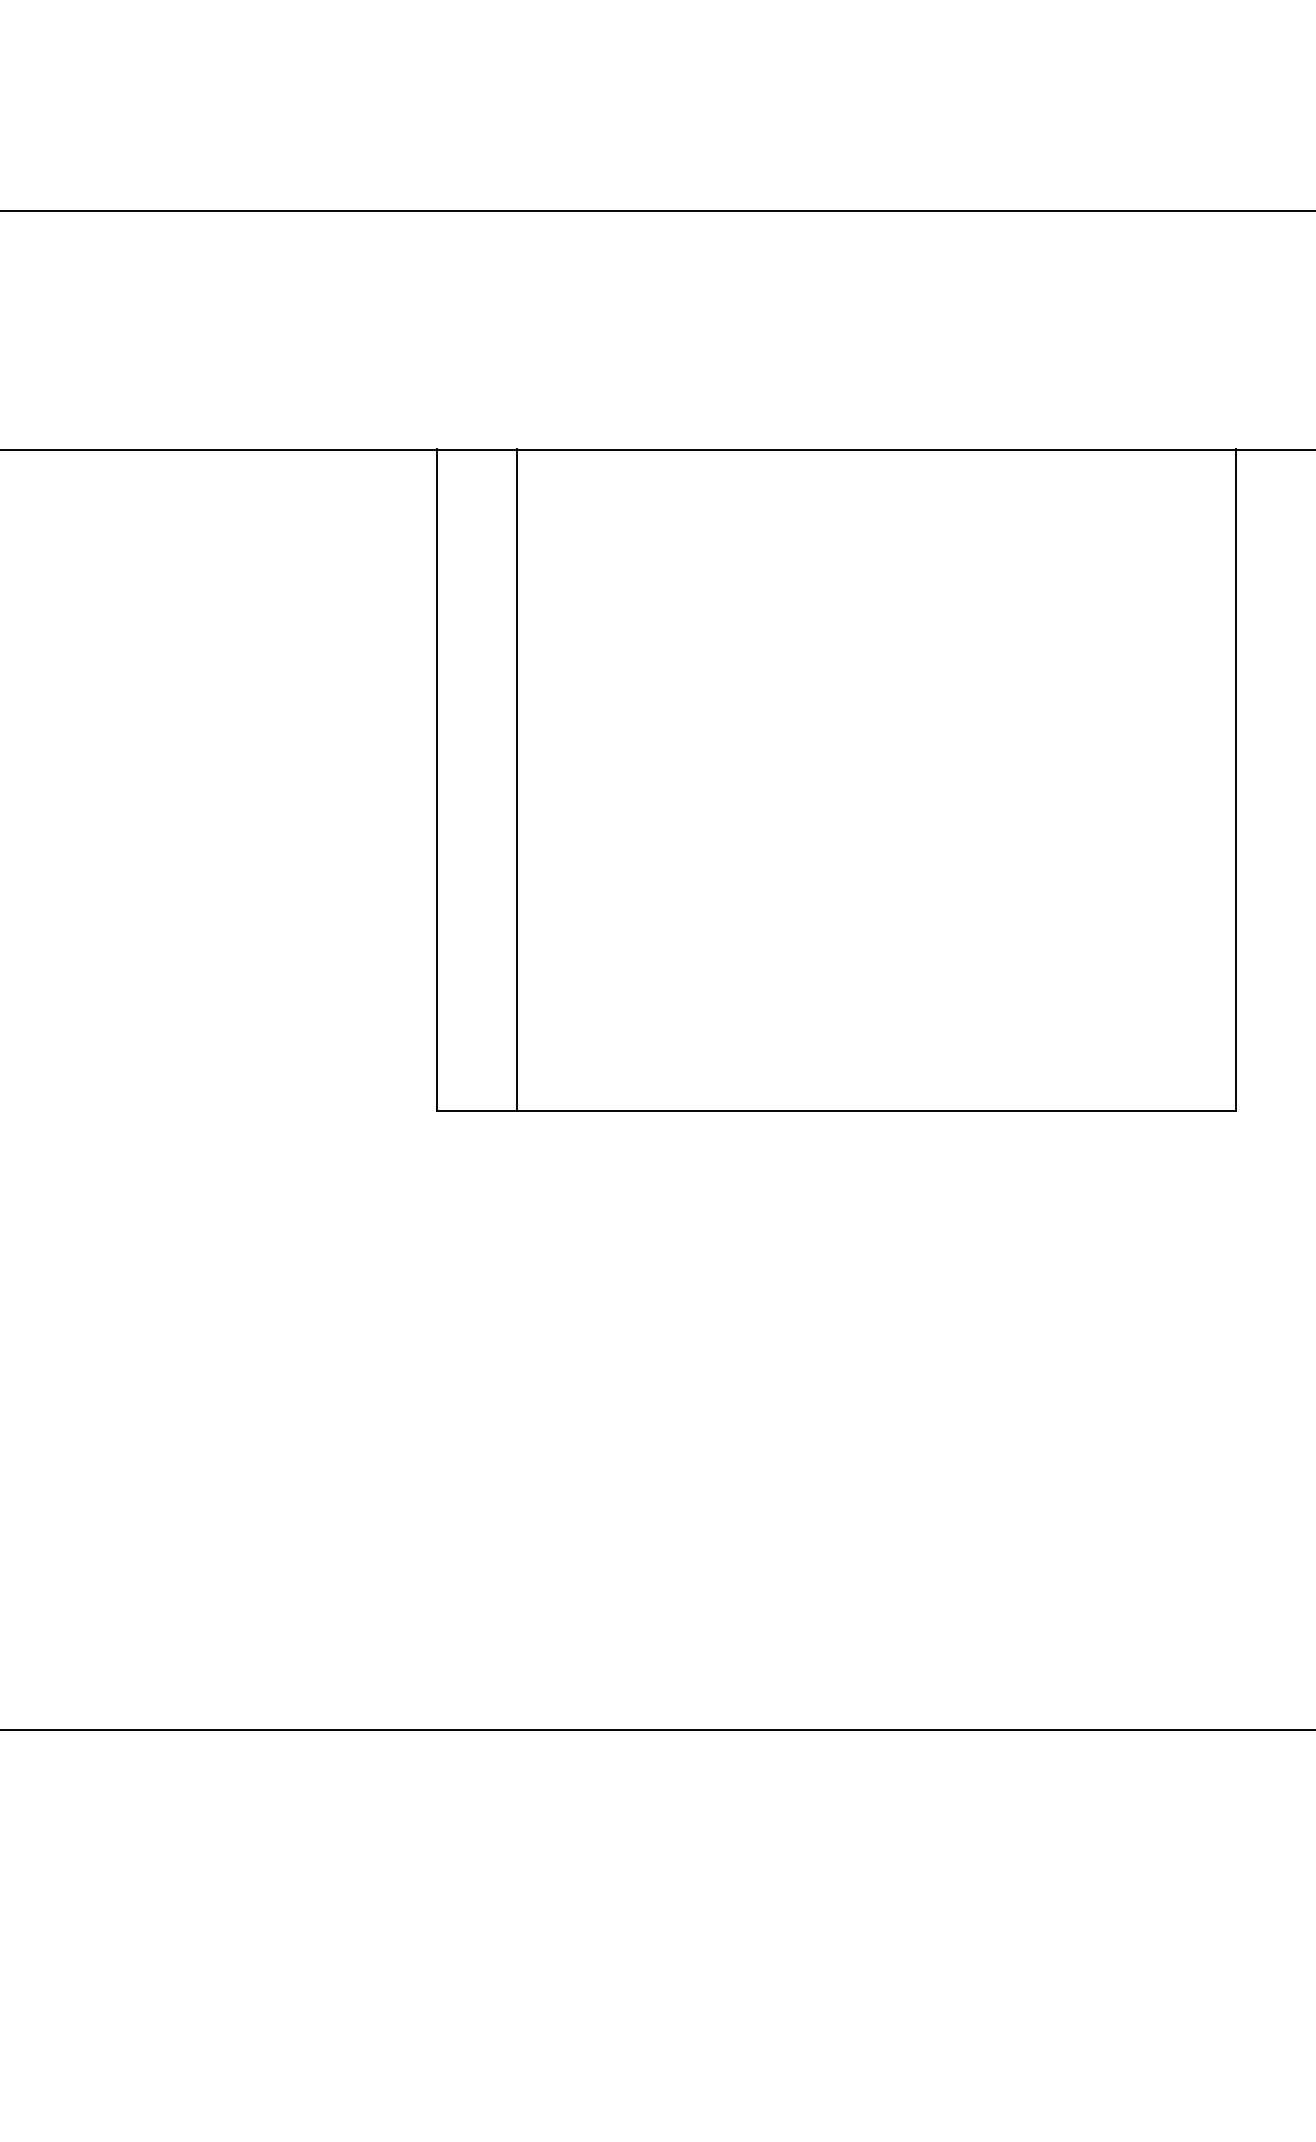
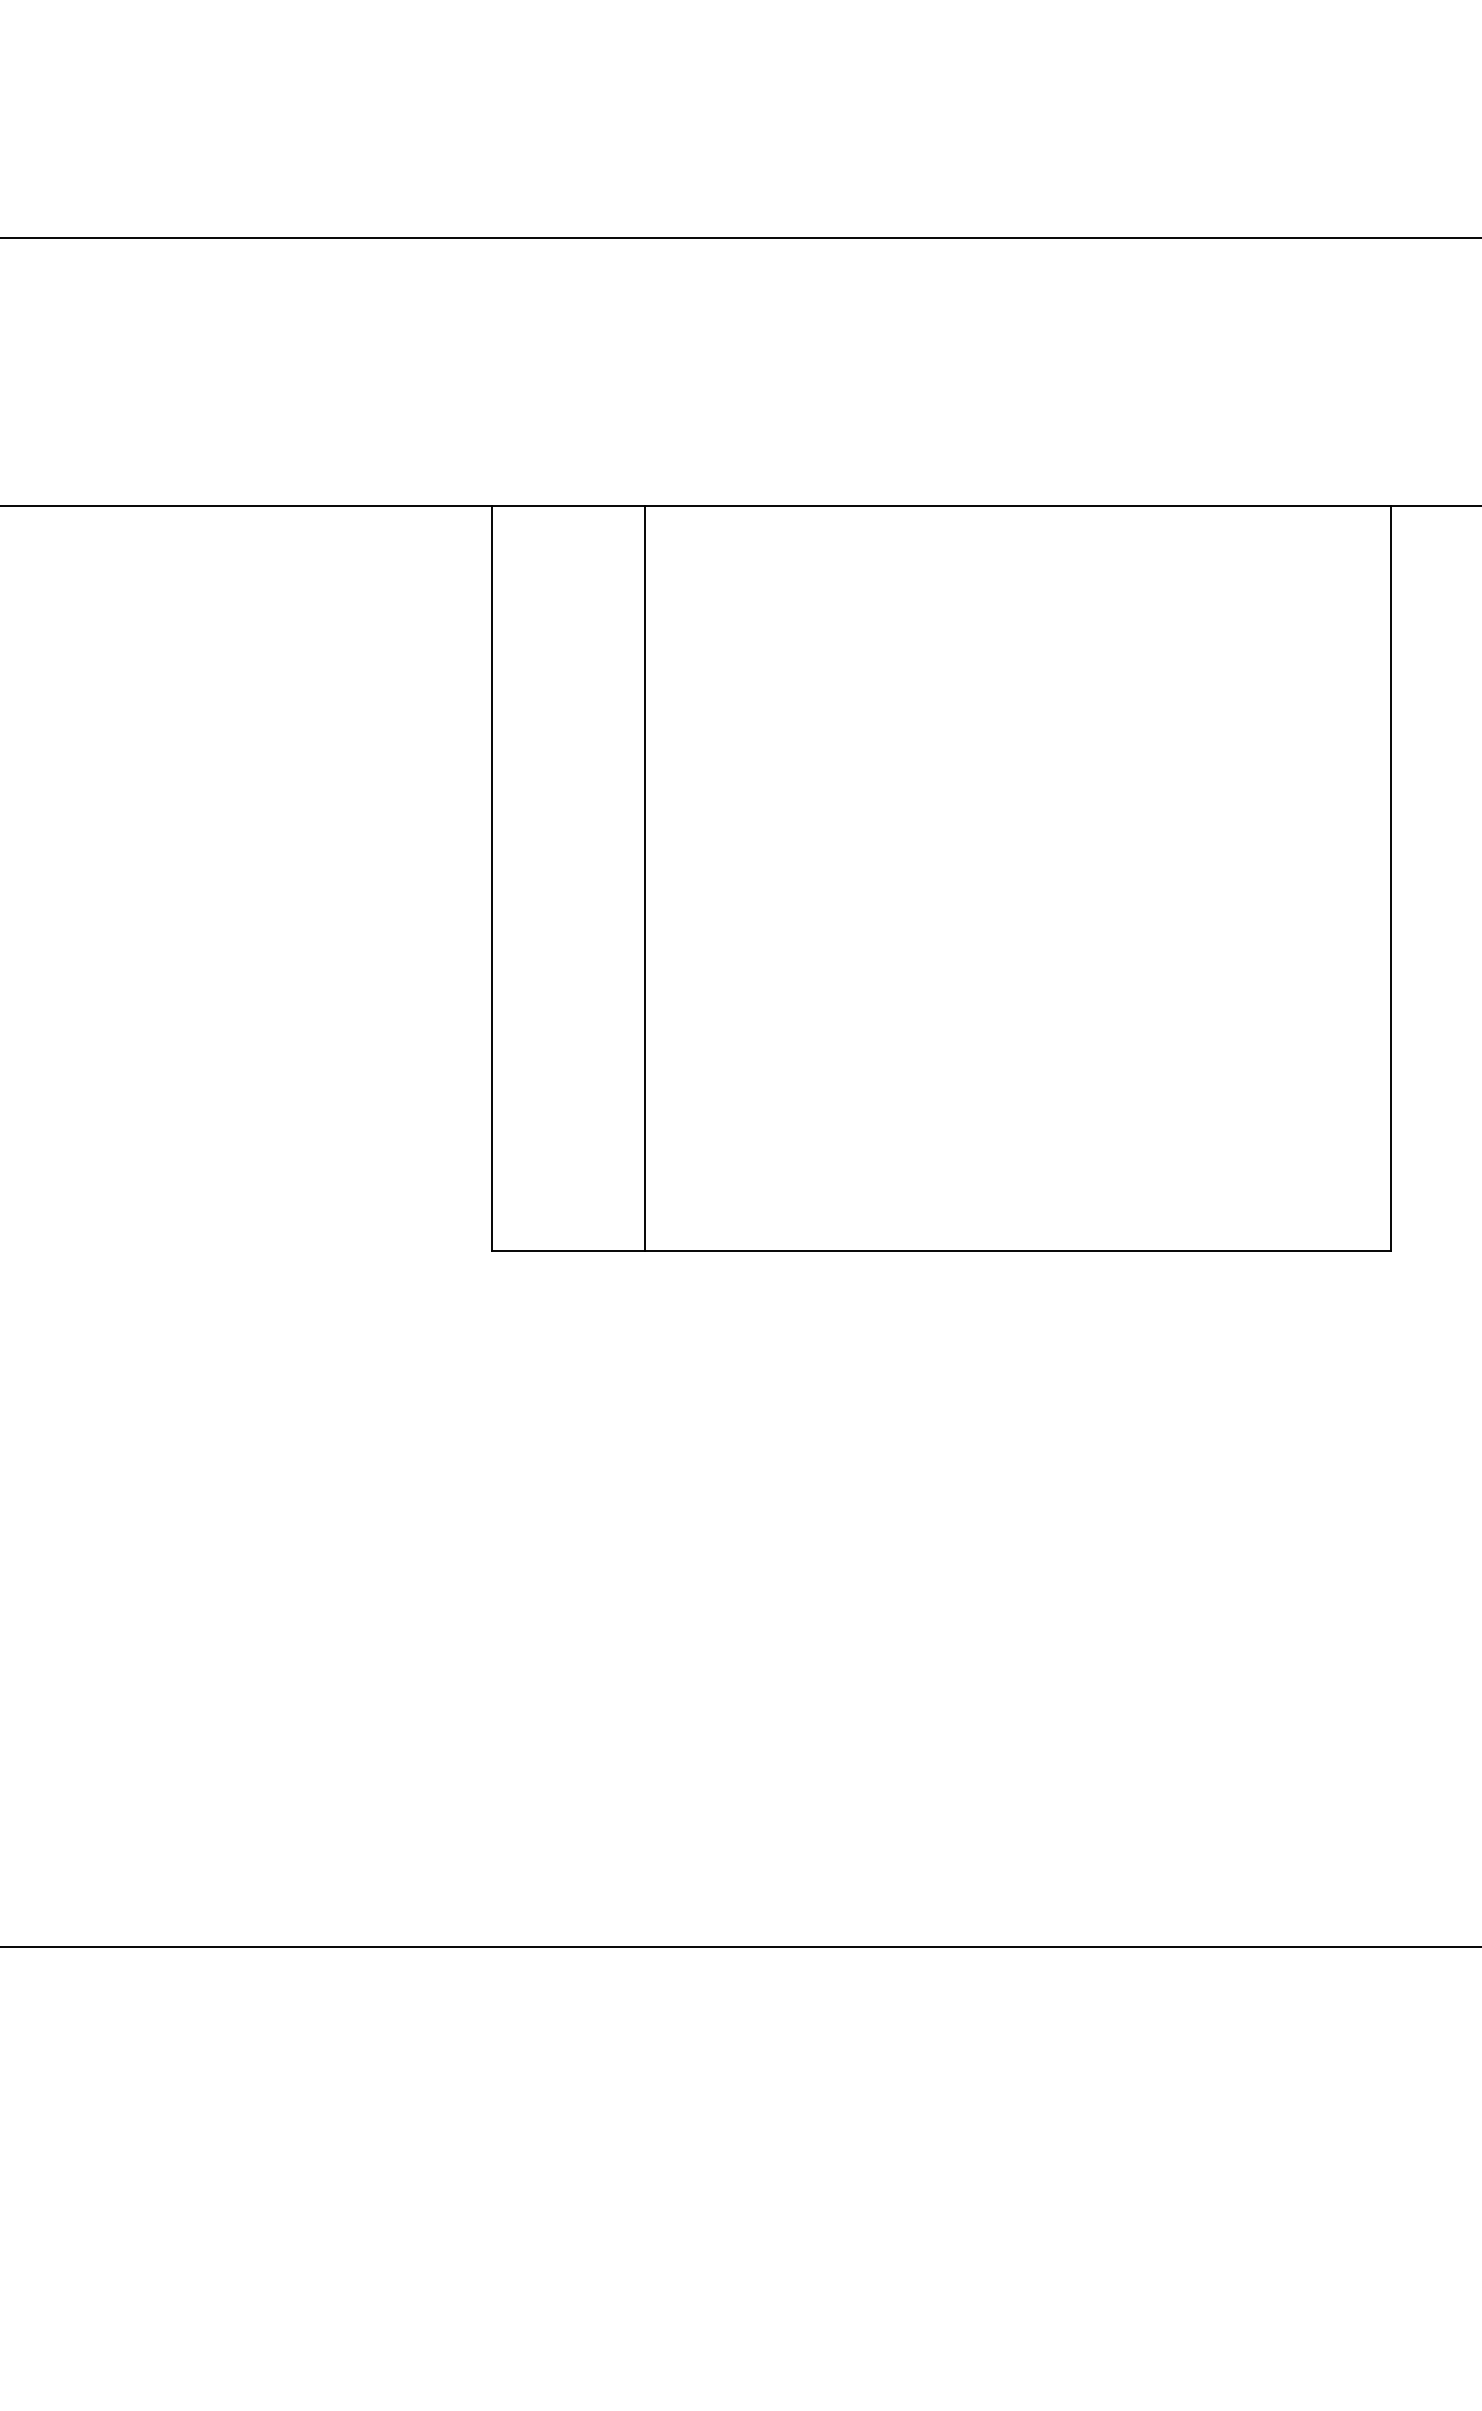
line: (517, 779) -> (645, 877), moved

